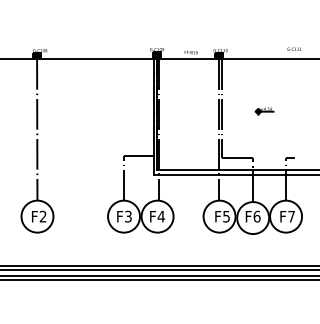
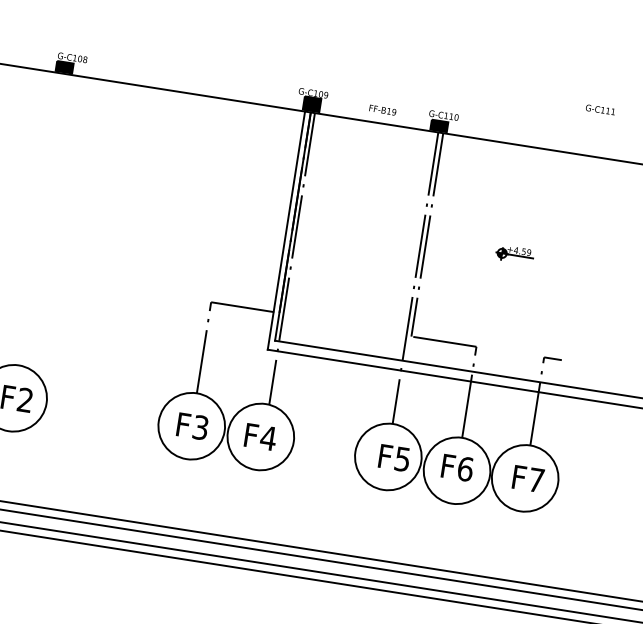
text: (294, 48) -> (600, 108), moved
line: (37, 129) -> (41, 218), removed

